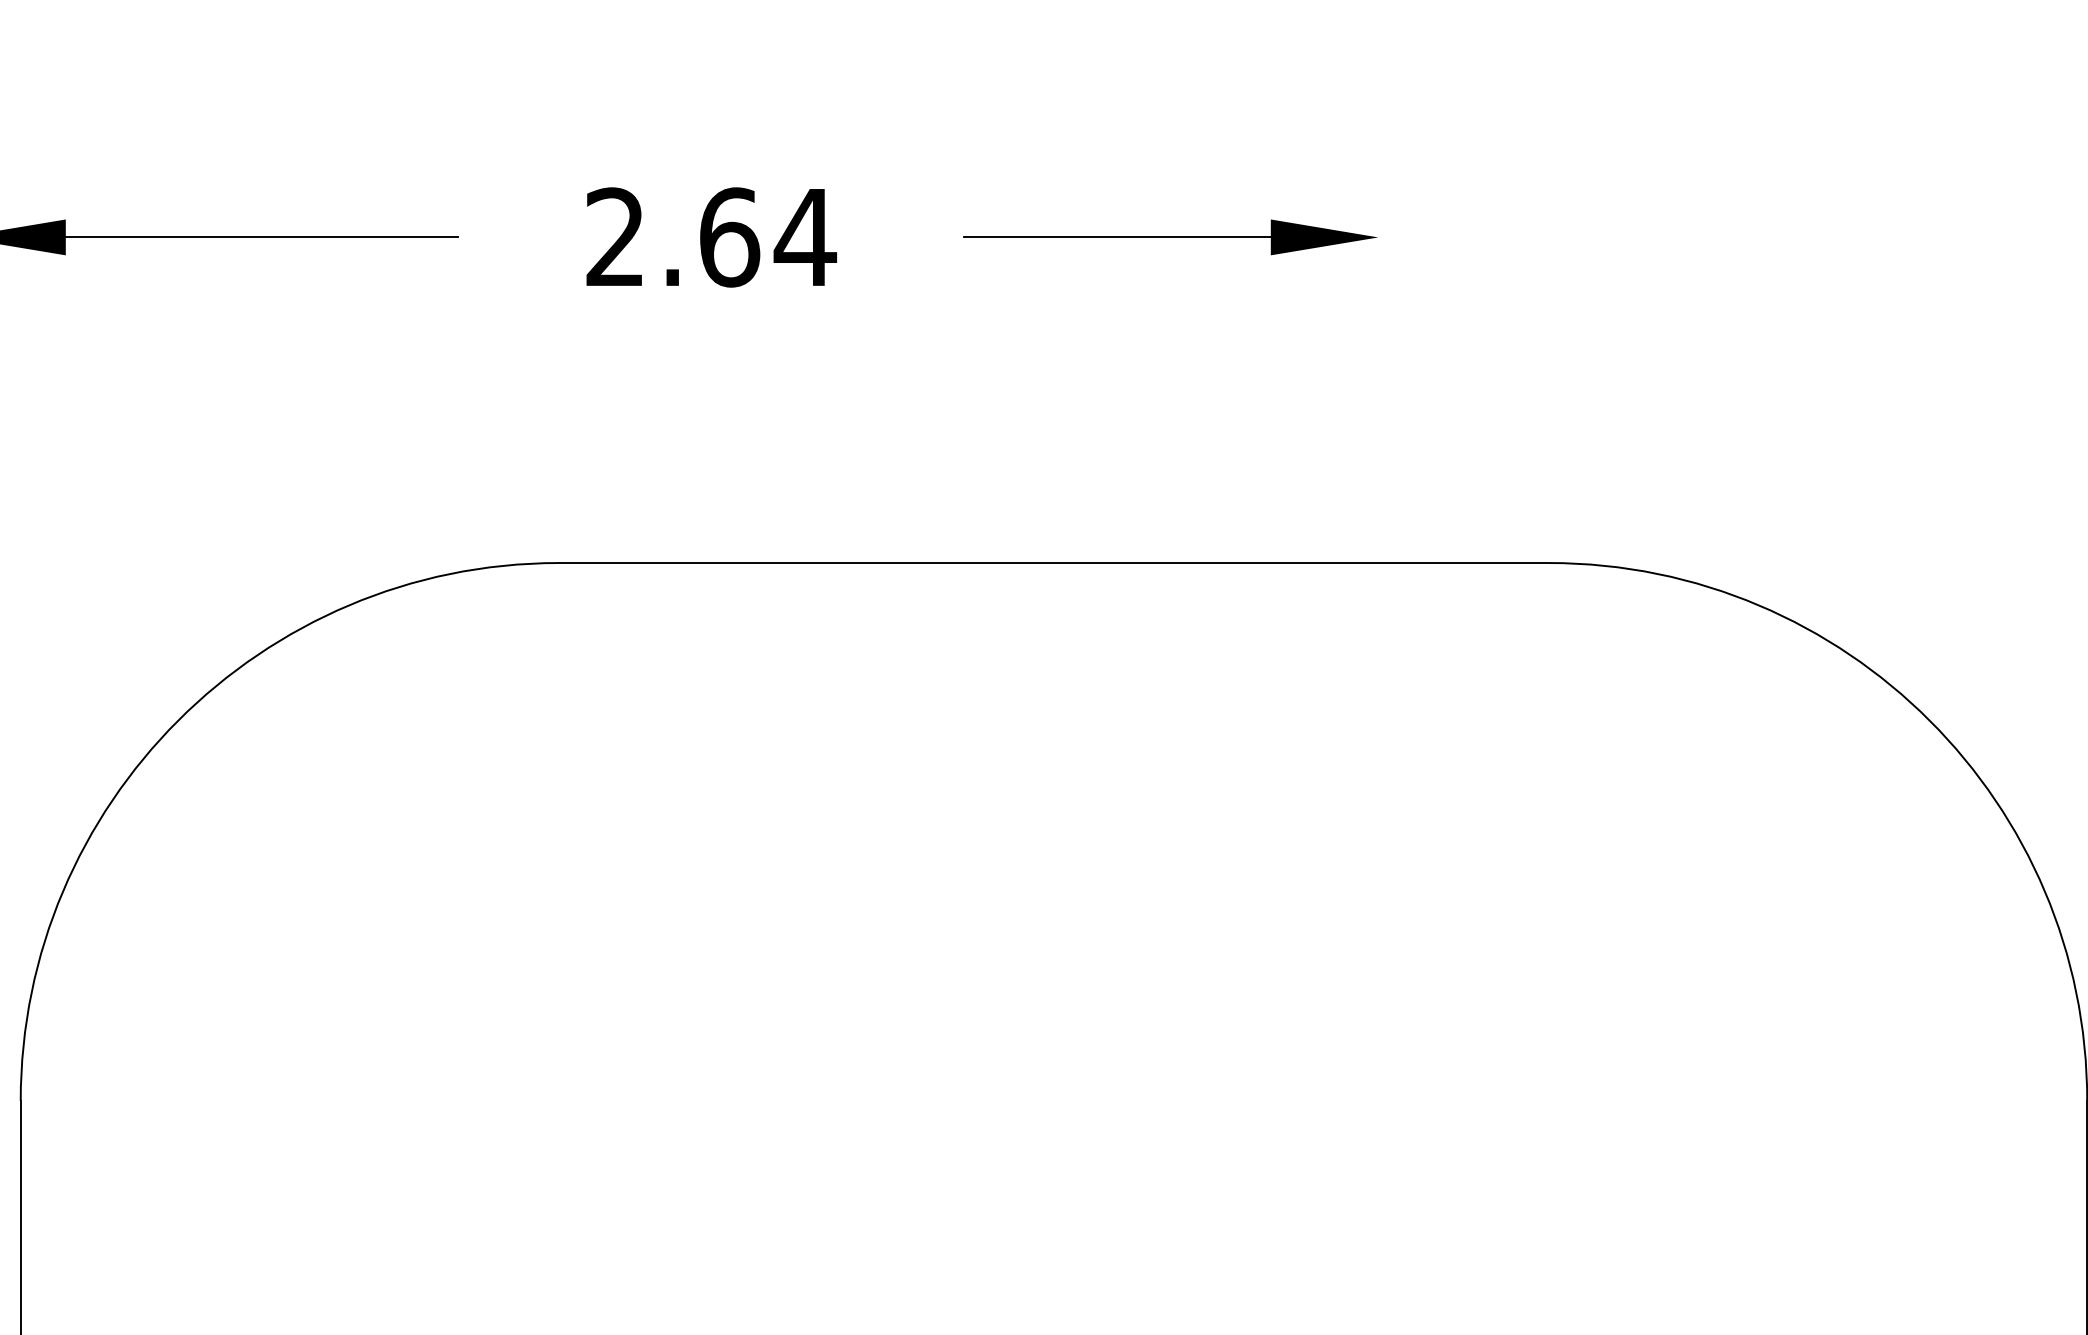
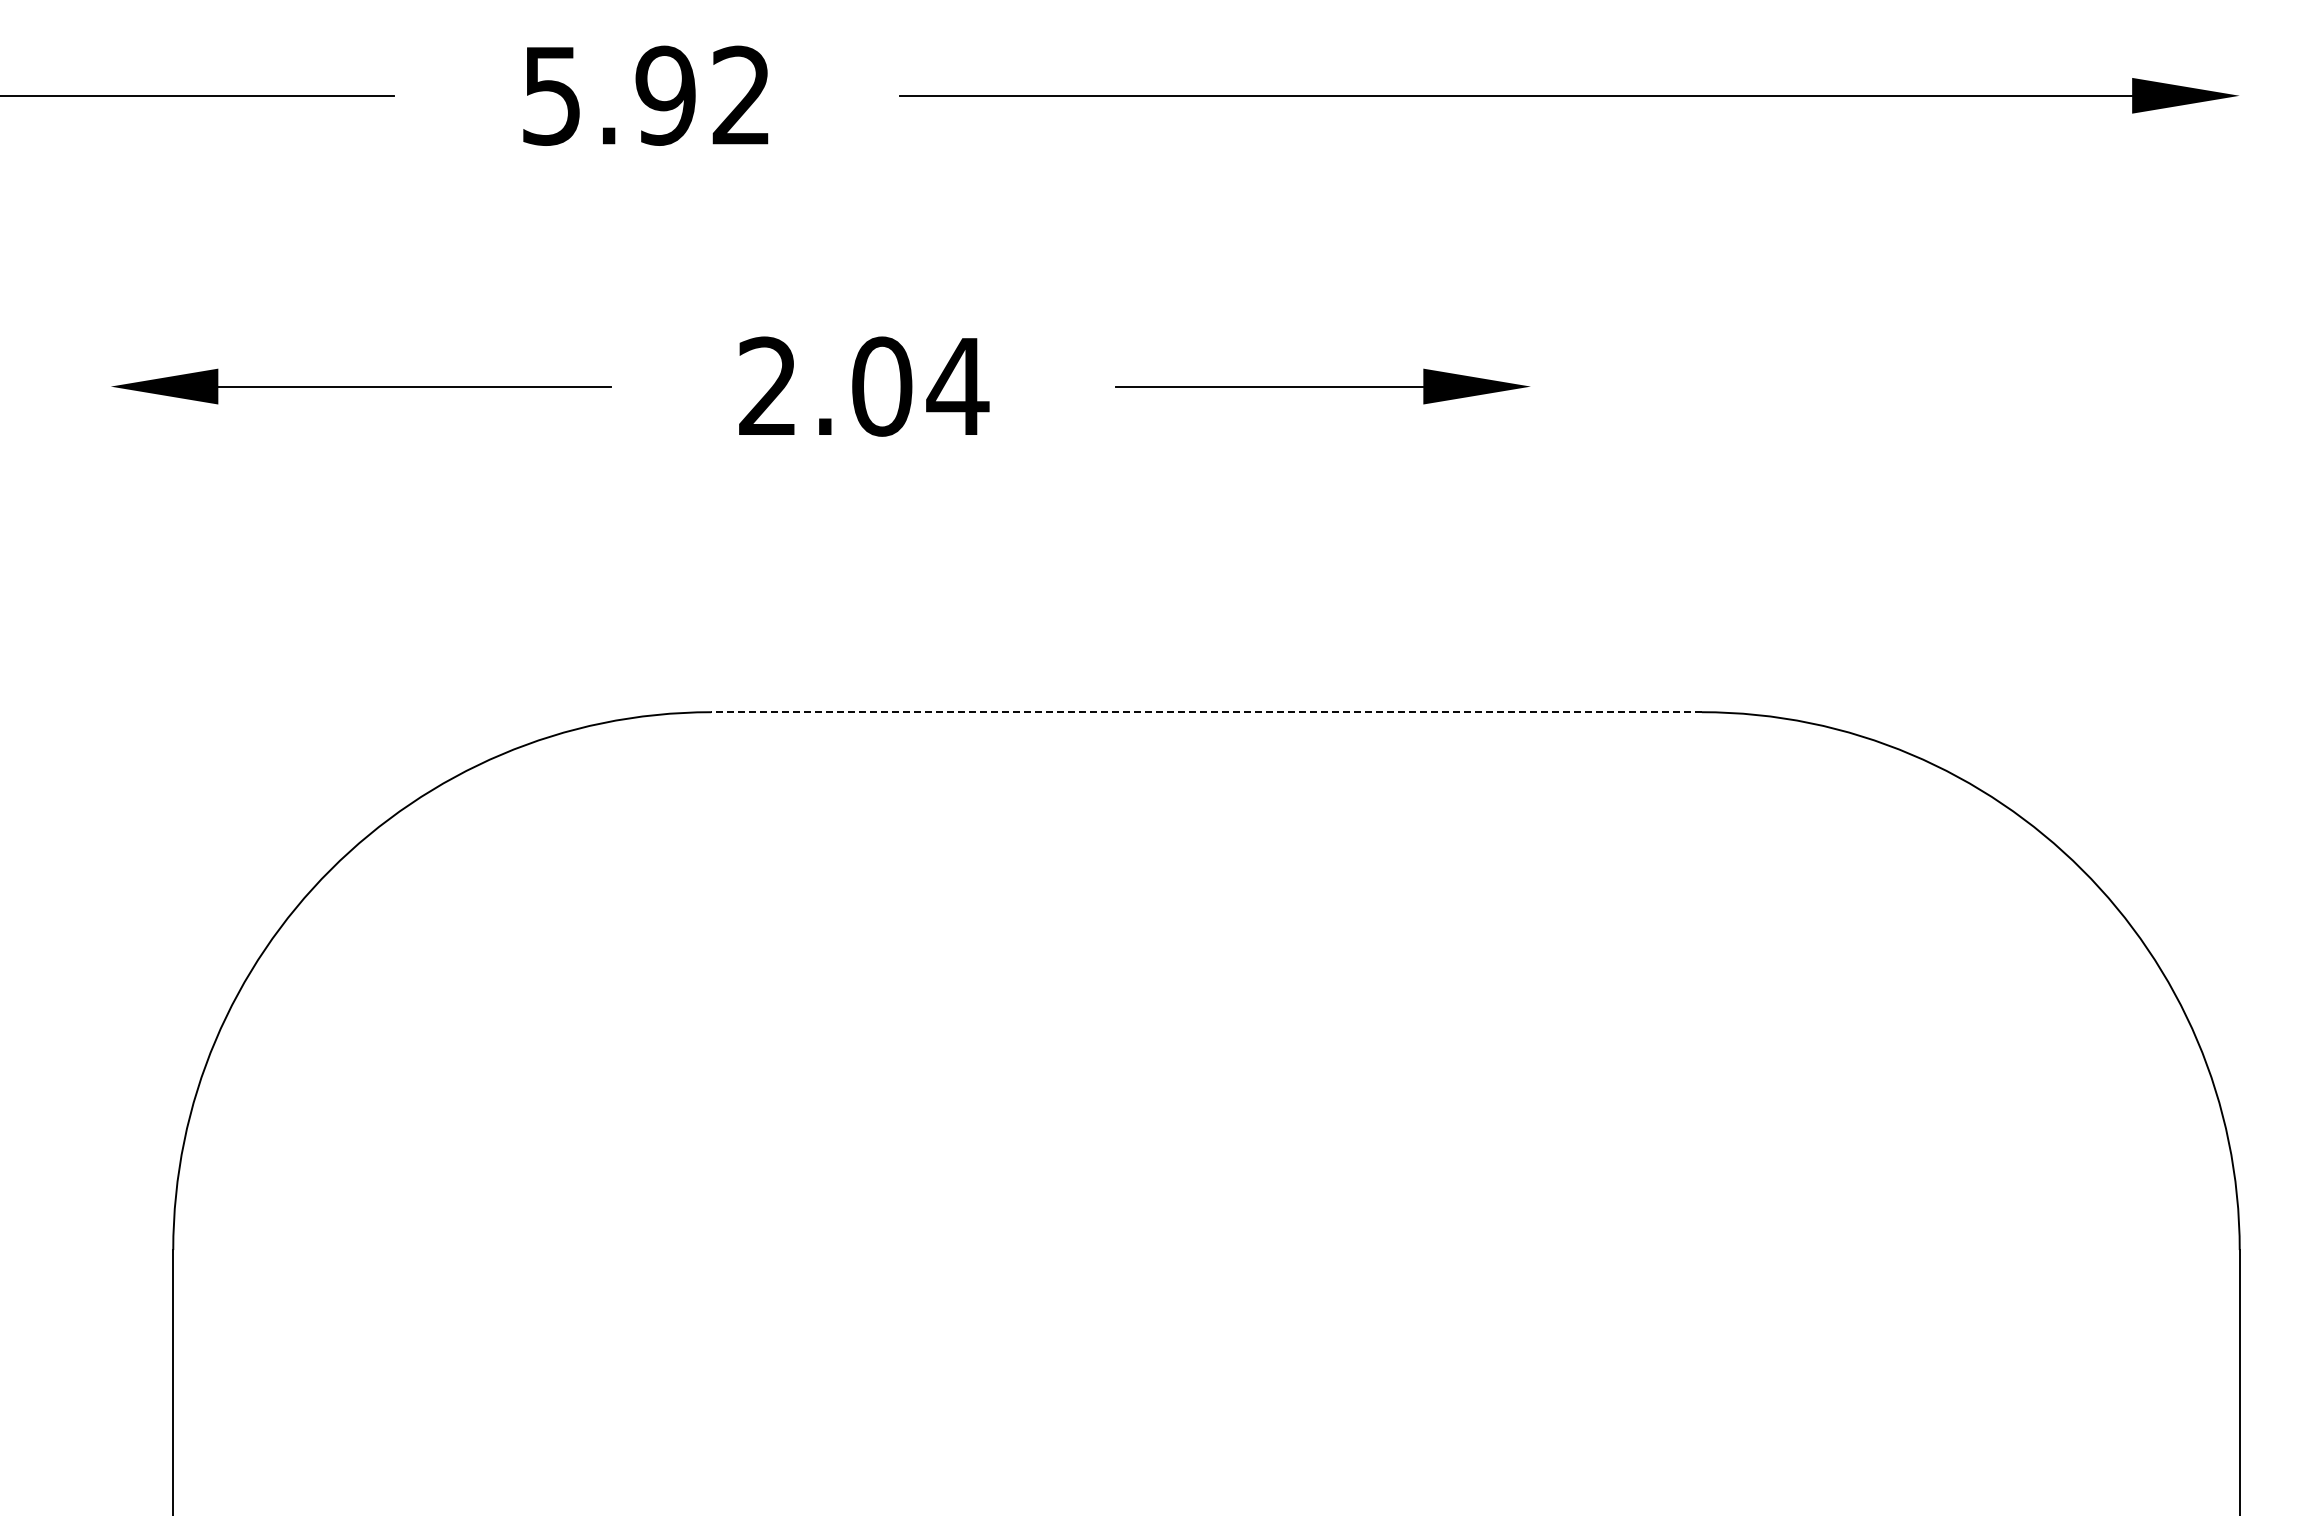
text: (729, 237) -> (882, 386), 2.64 -> 2.04
line: (1053, 563) -> (1206, 712), solid -> dashed

